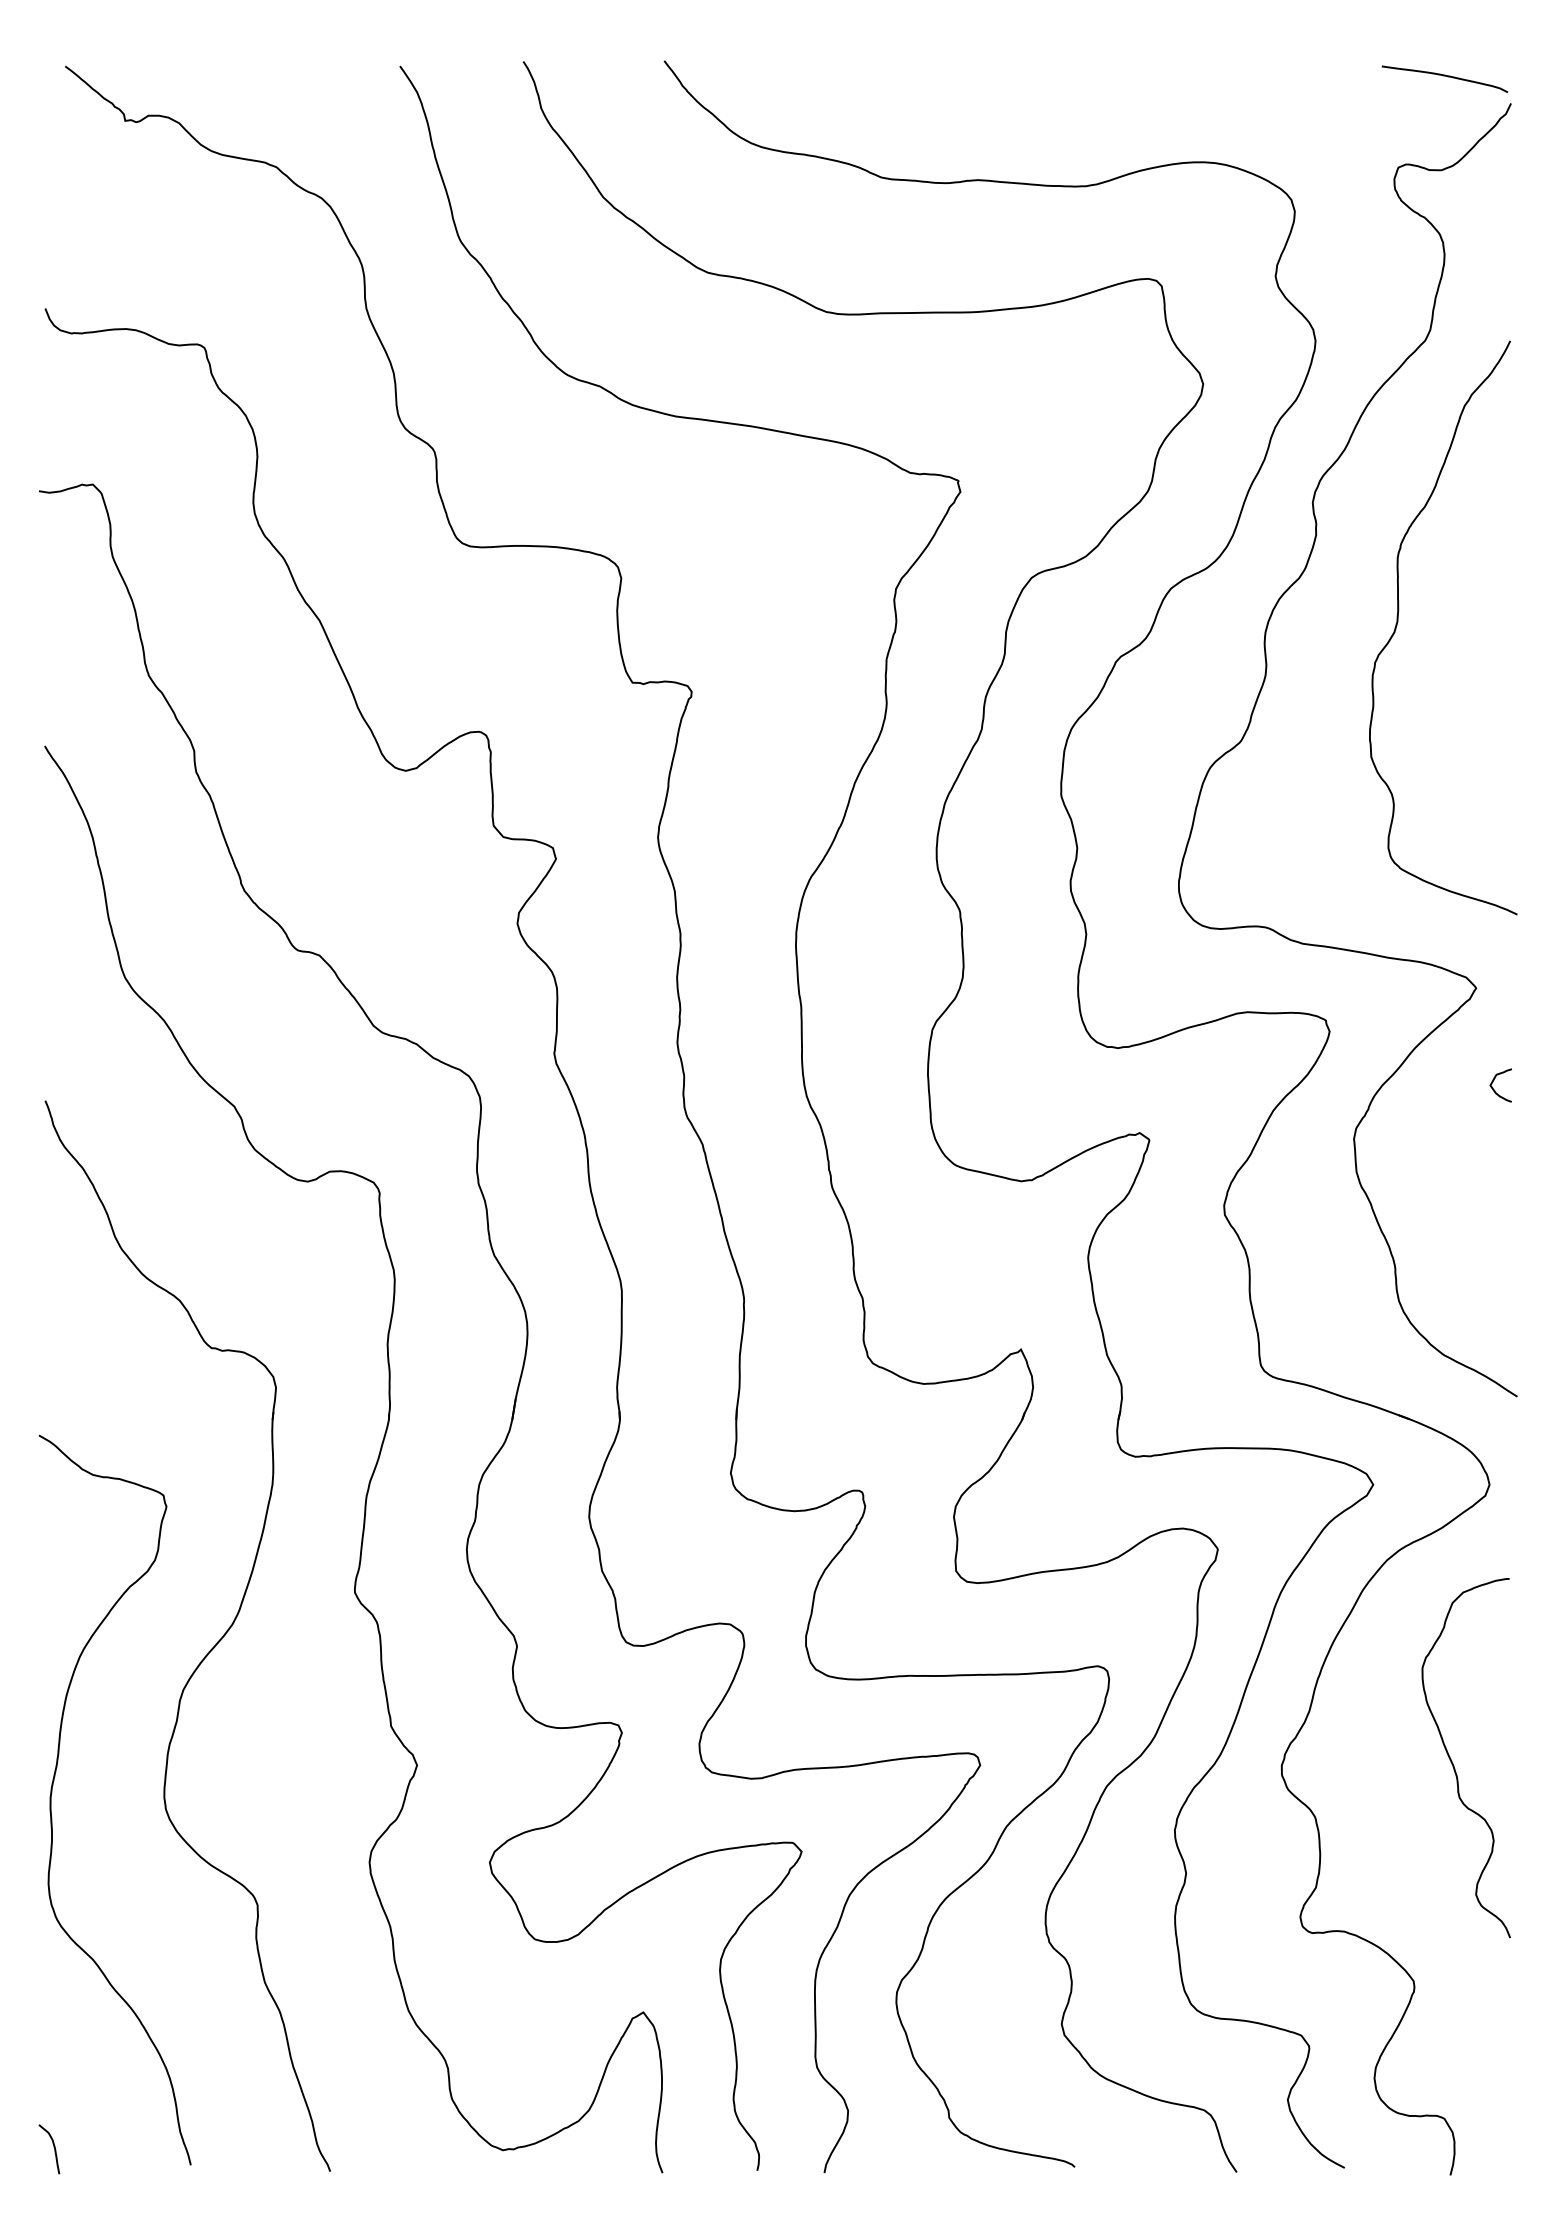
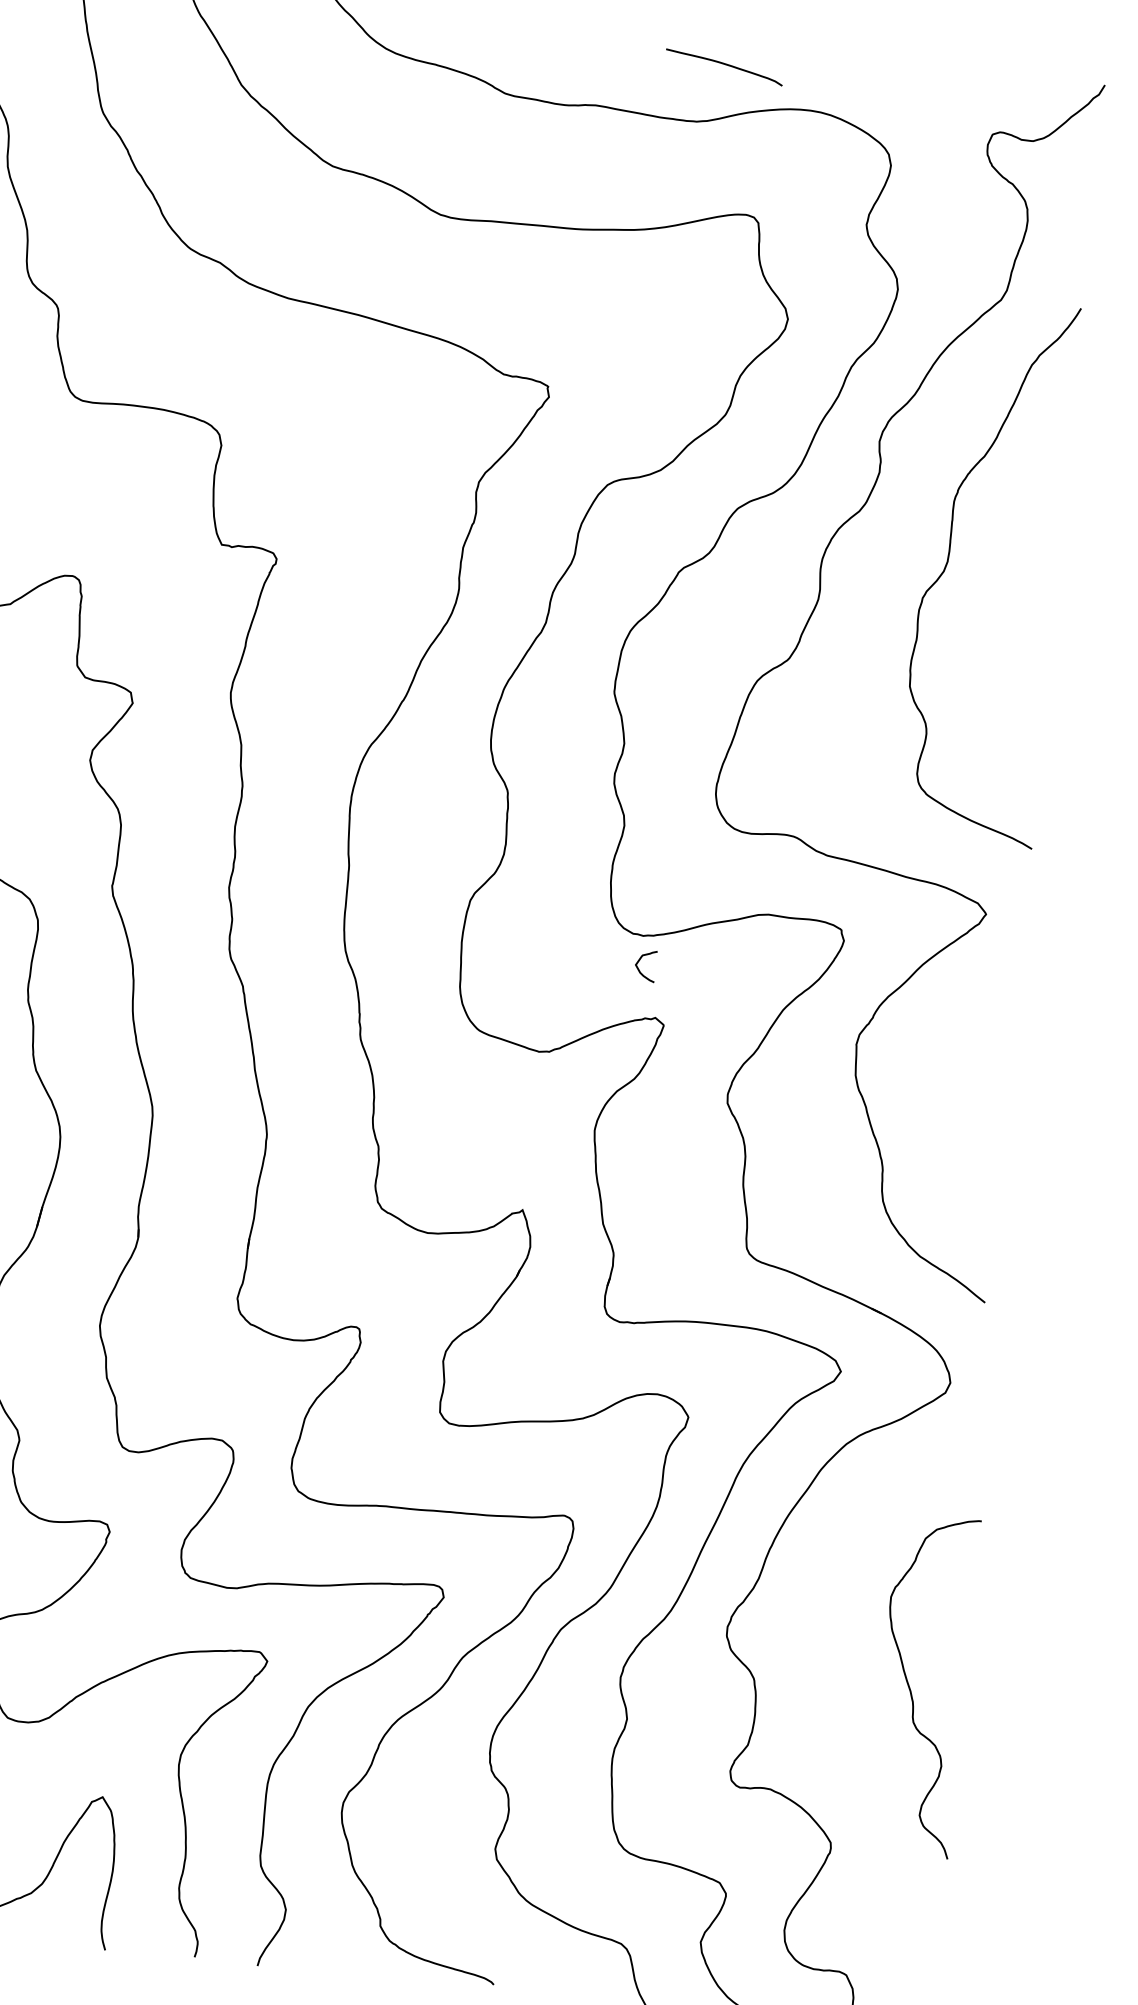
curve: (1444, 76) -> (724, 64), moved
curve: (1495, 1090) -> (640, 970), moved
curve: (1453, 1763) -> (911, 1689), moved

